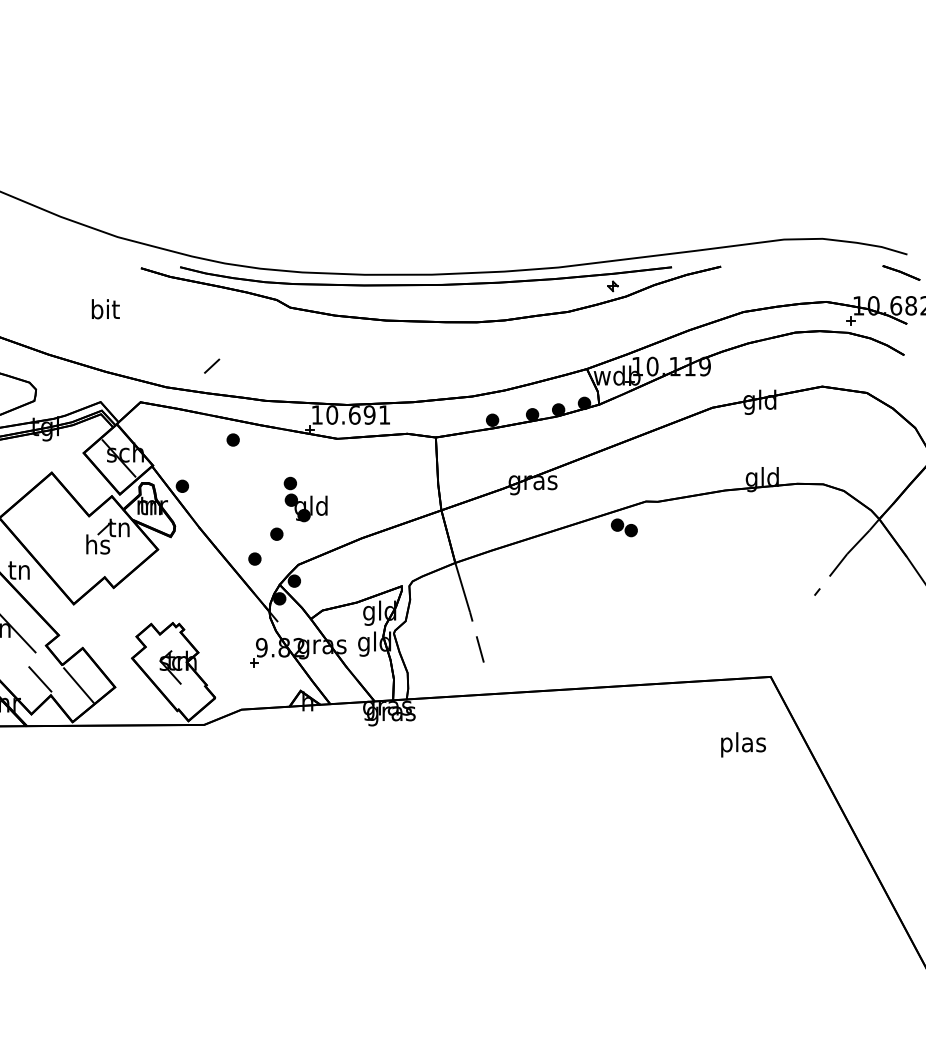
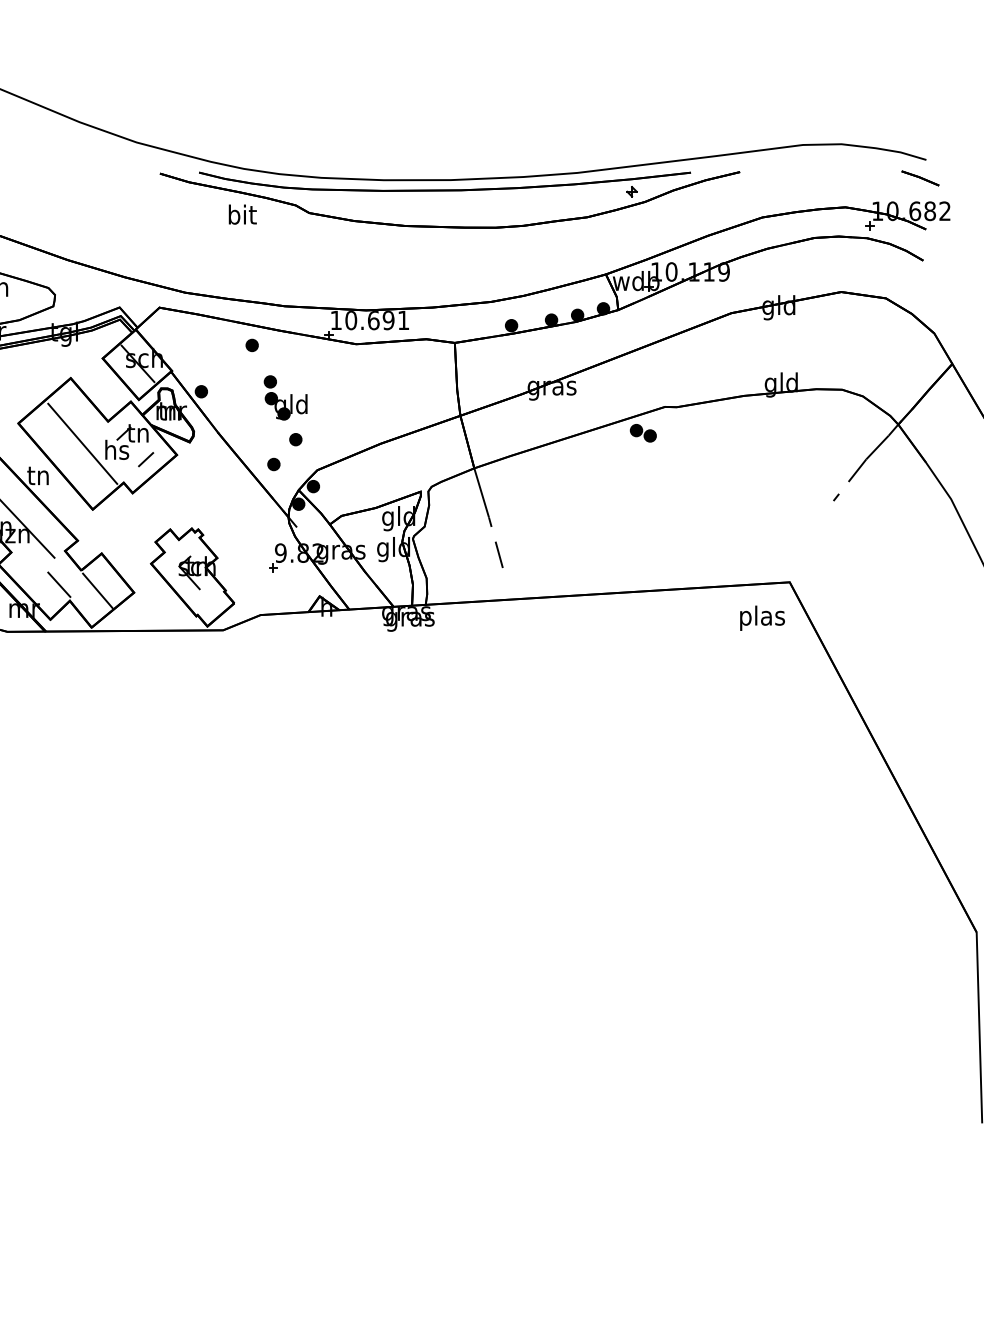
text: (105, 309) -> (242, 214), moved
line: (212, 366) -> (146, 459), moved
part: (305, 499) -> (285, 397), moved
line: (63, 538) -> (82, 443), added
text: (743, 744) -> (762, 617), moved

